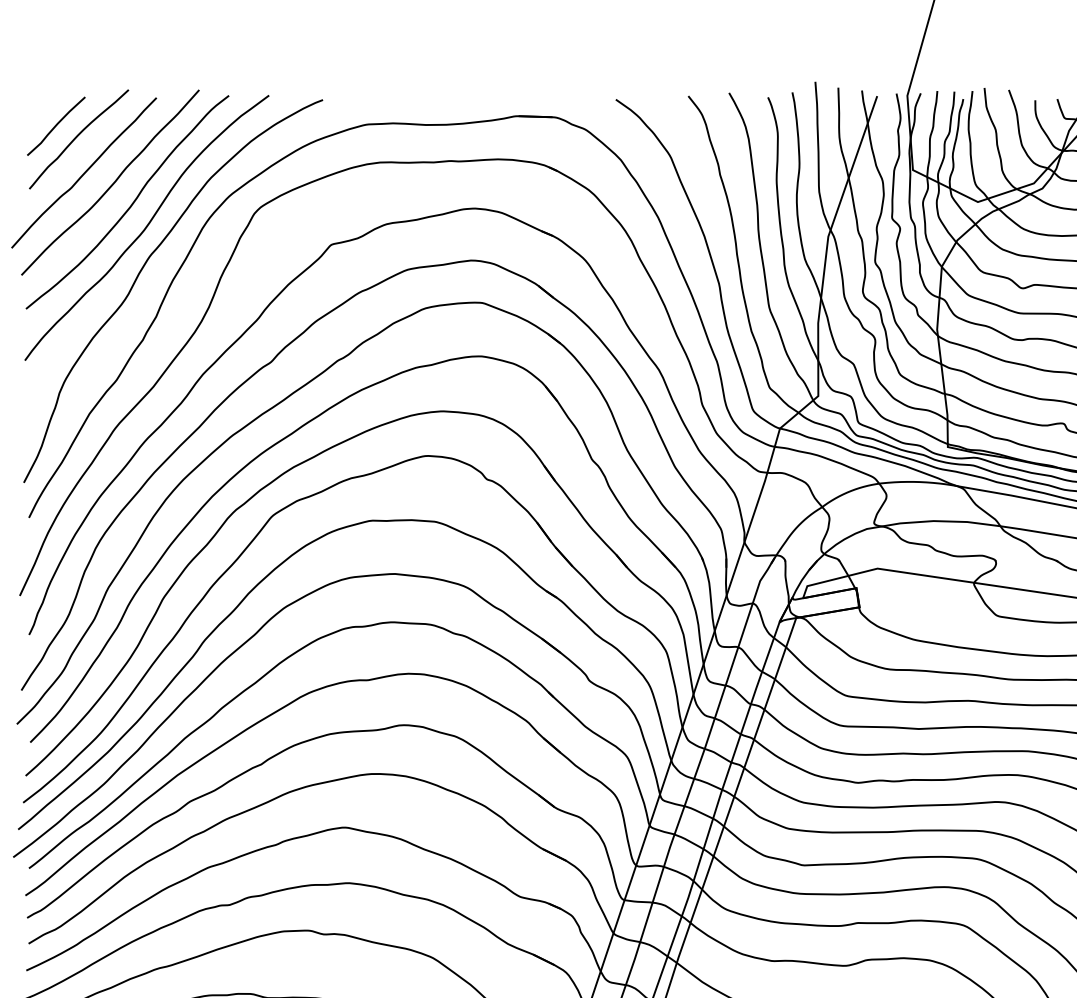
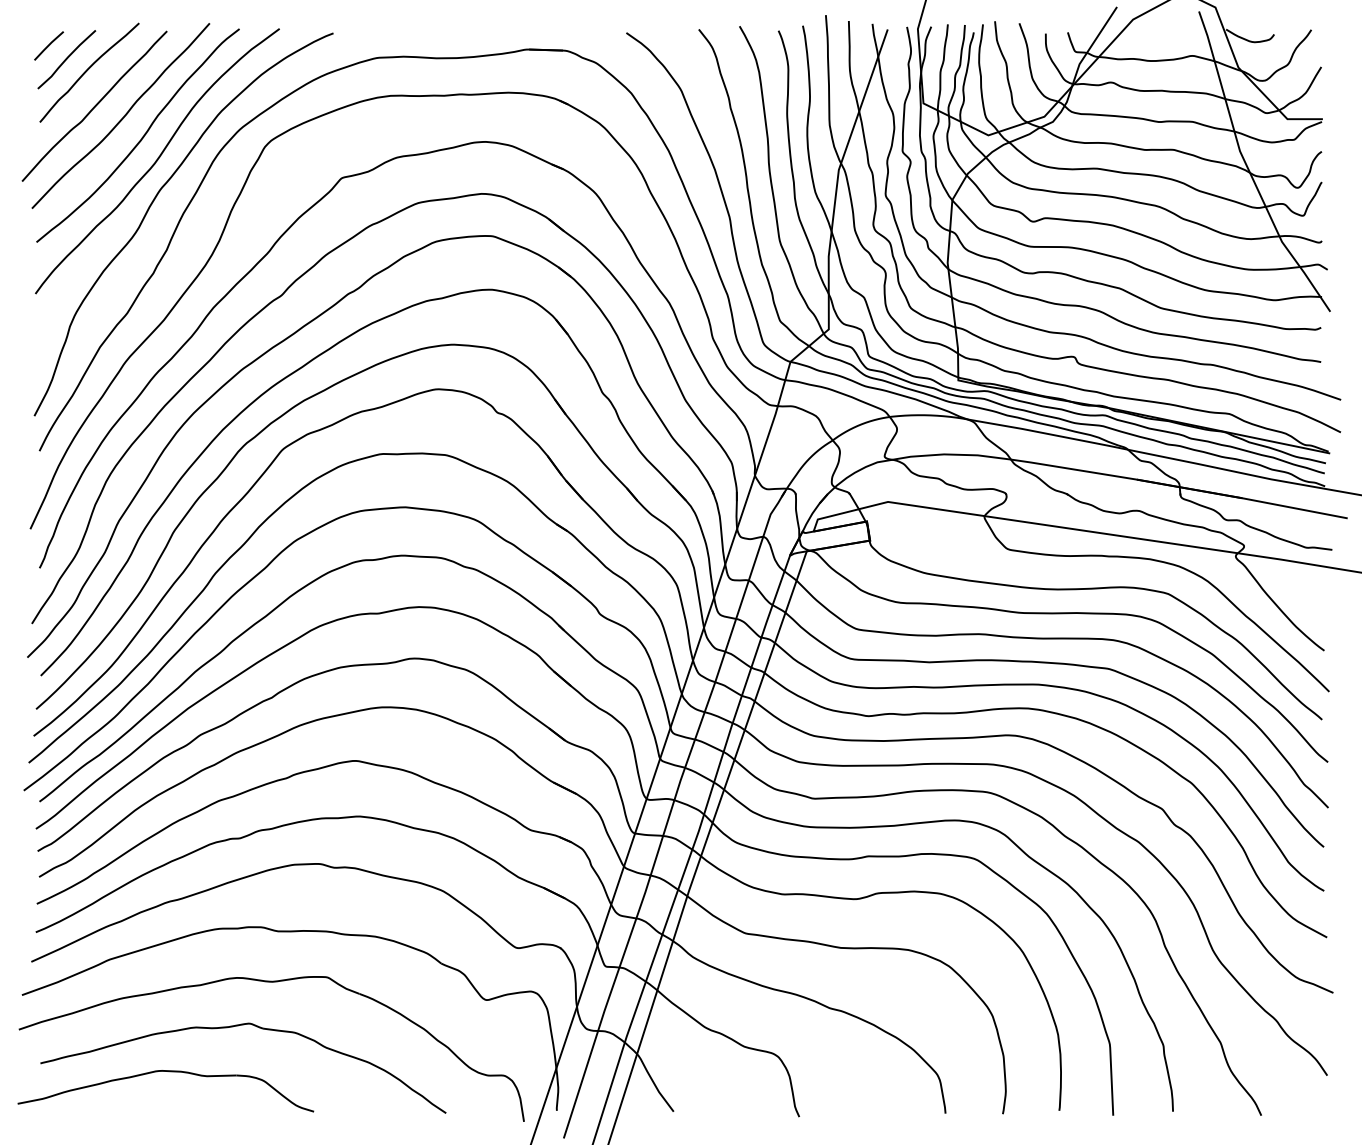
line: (38, 112) -> (48, 45), added

